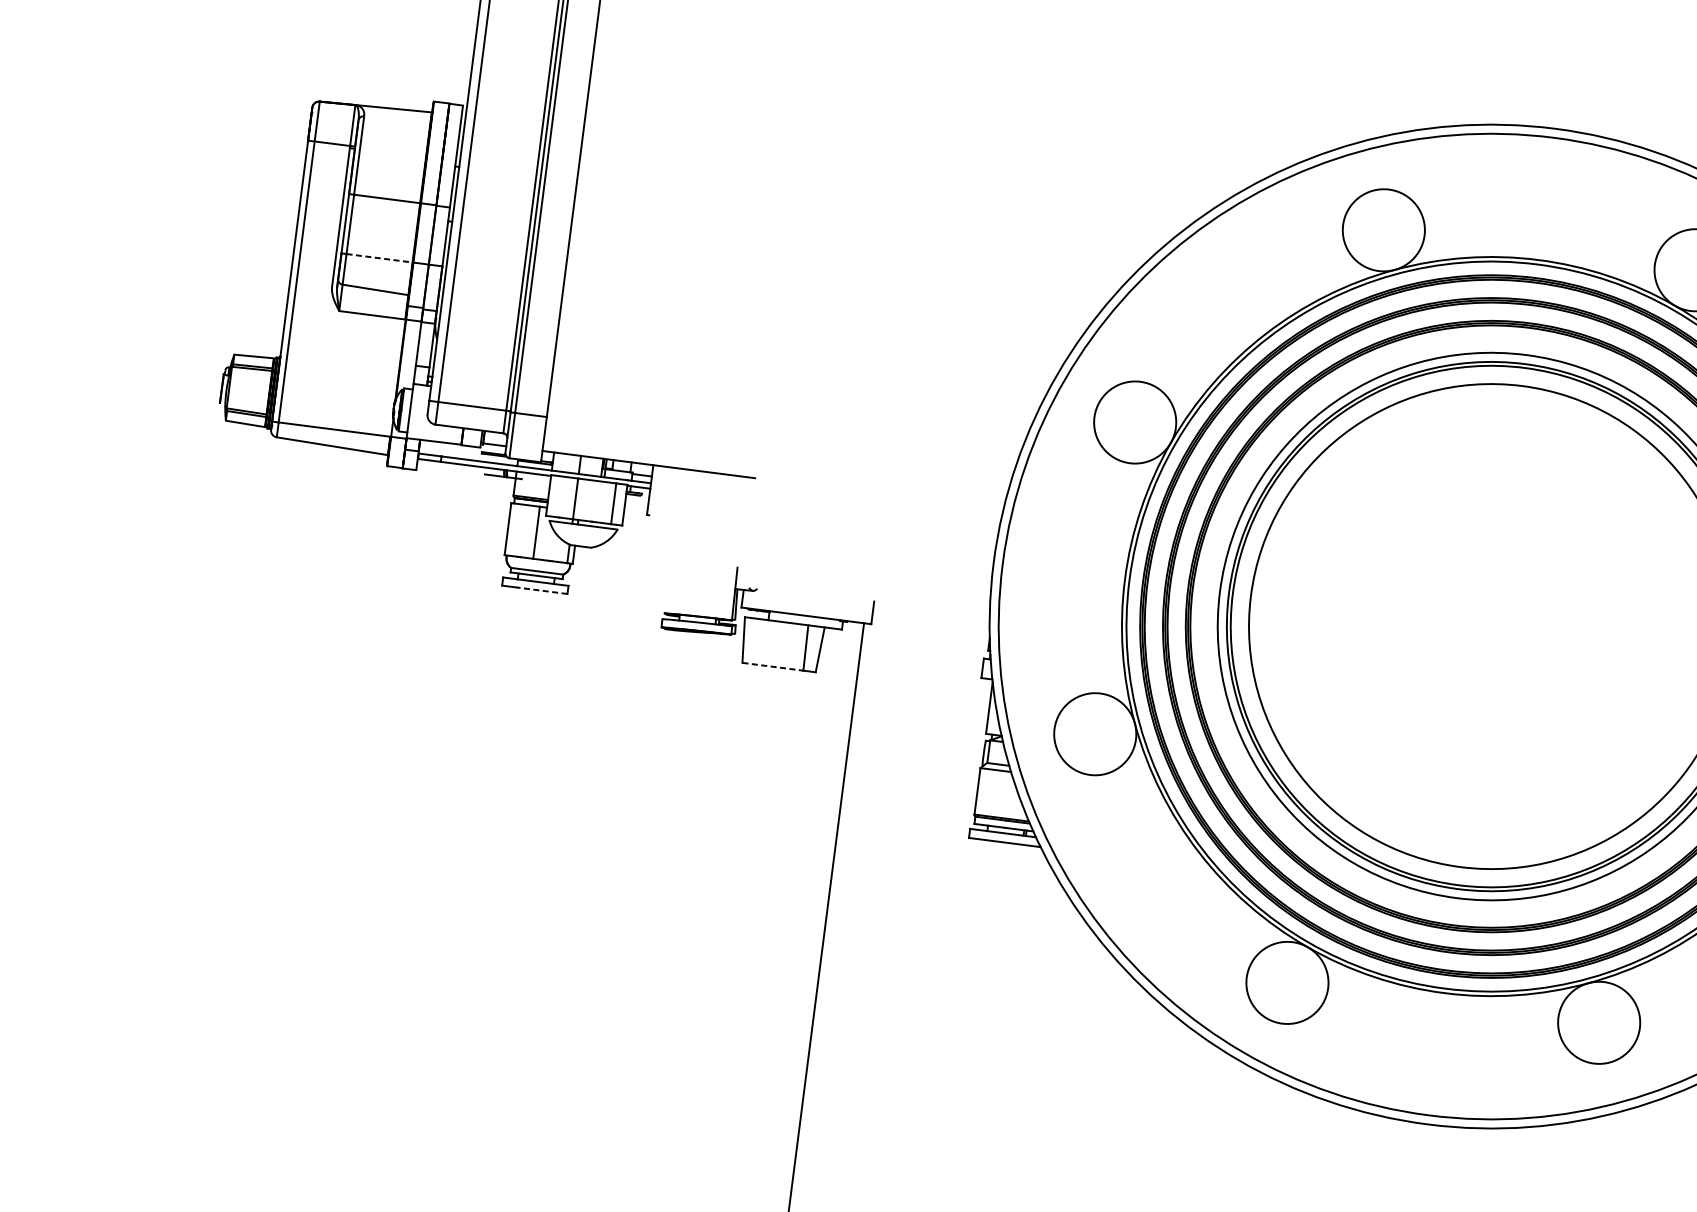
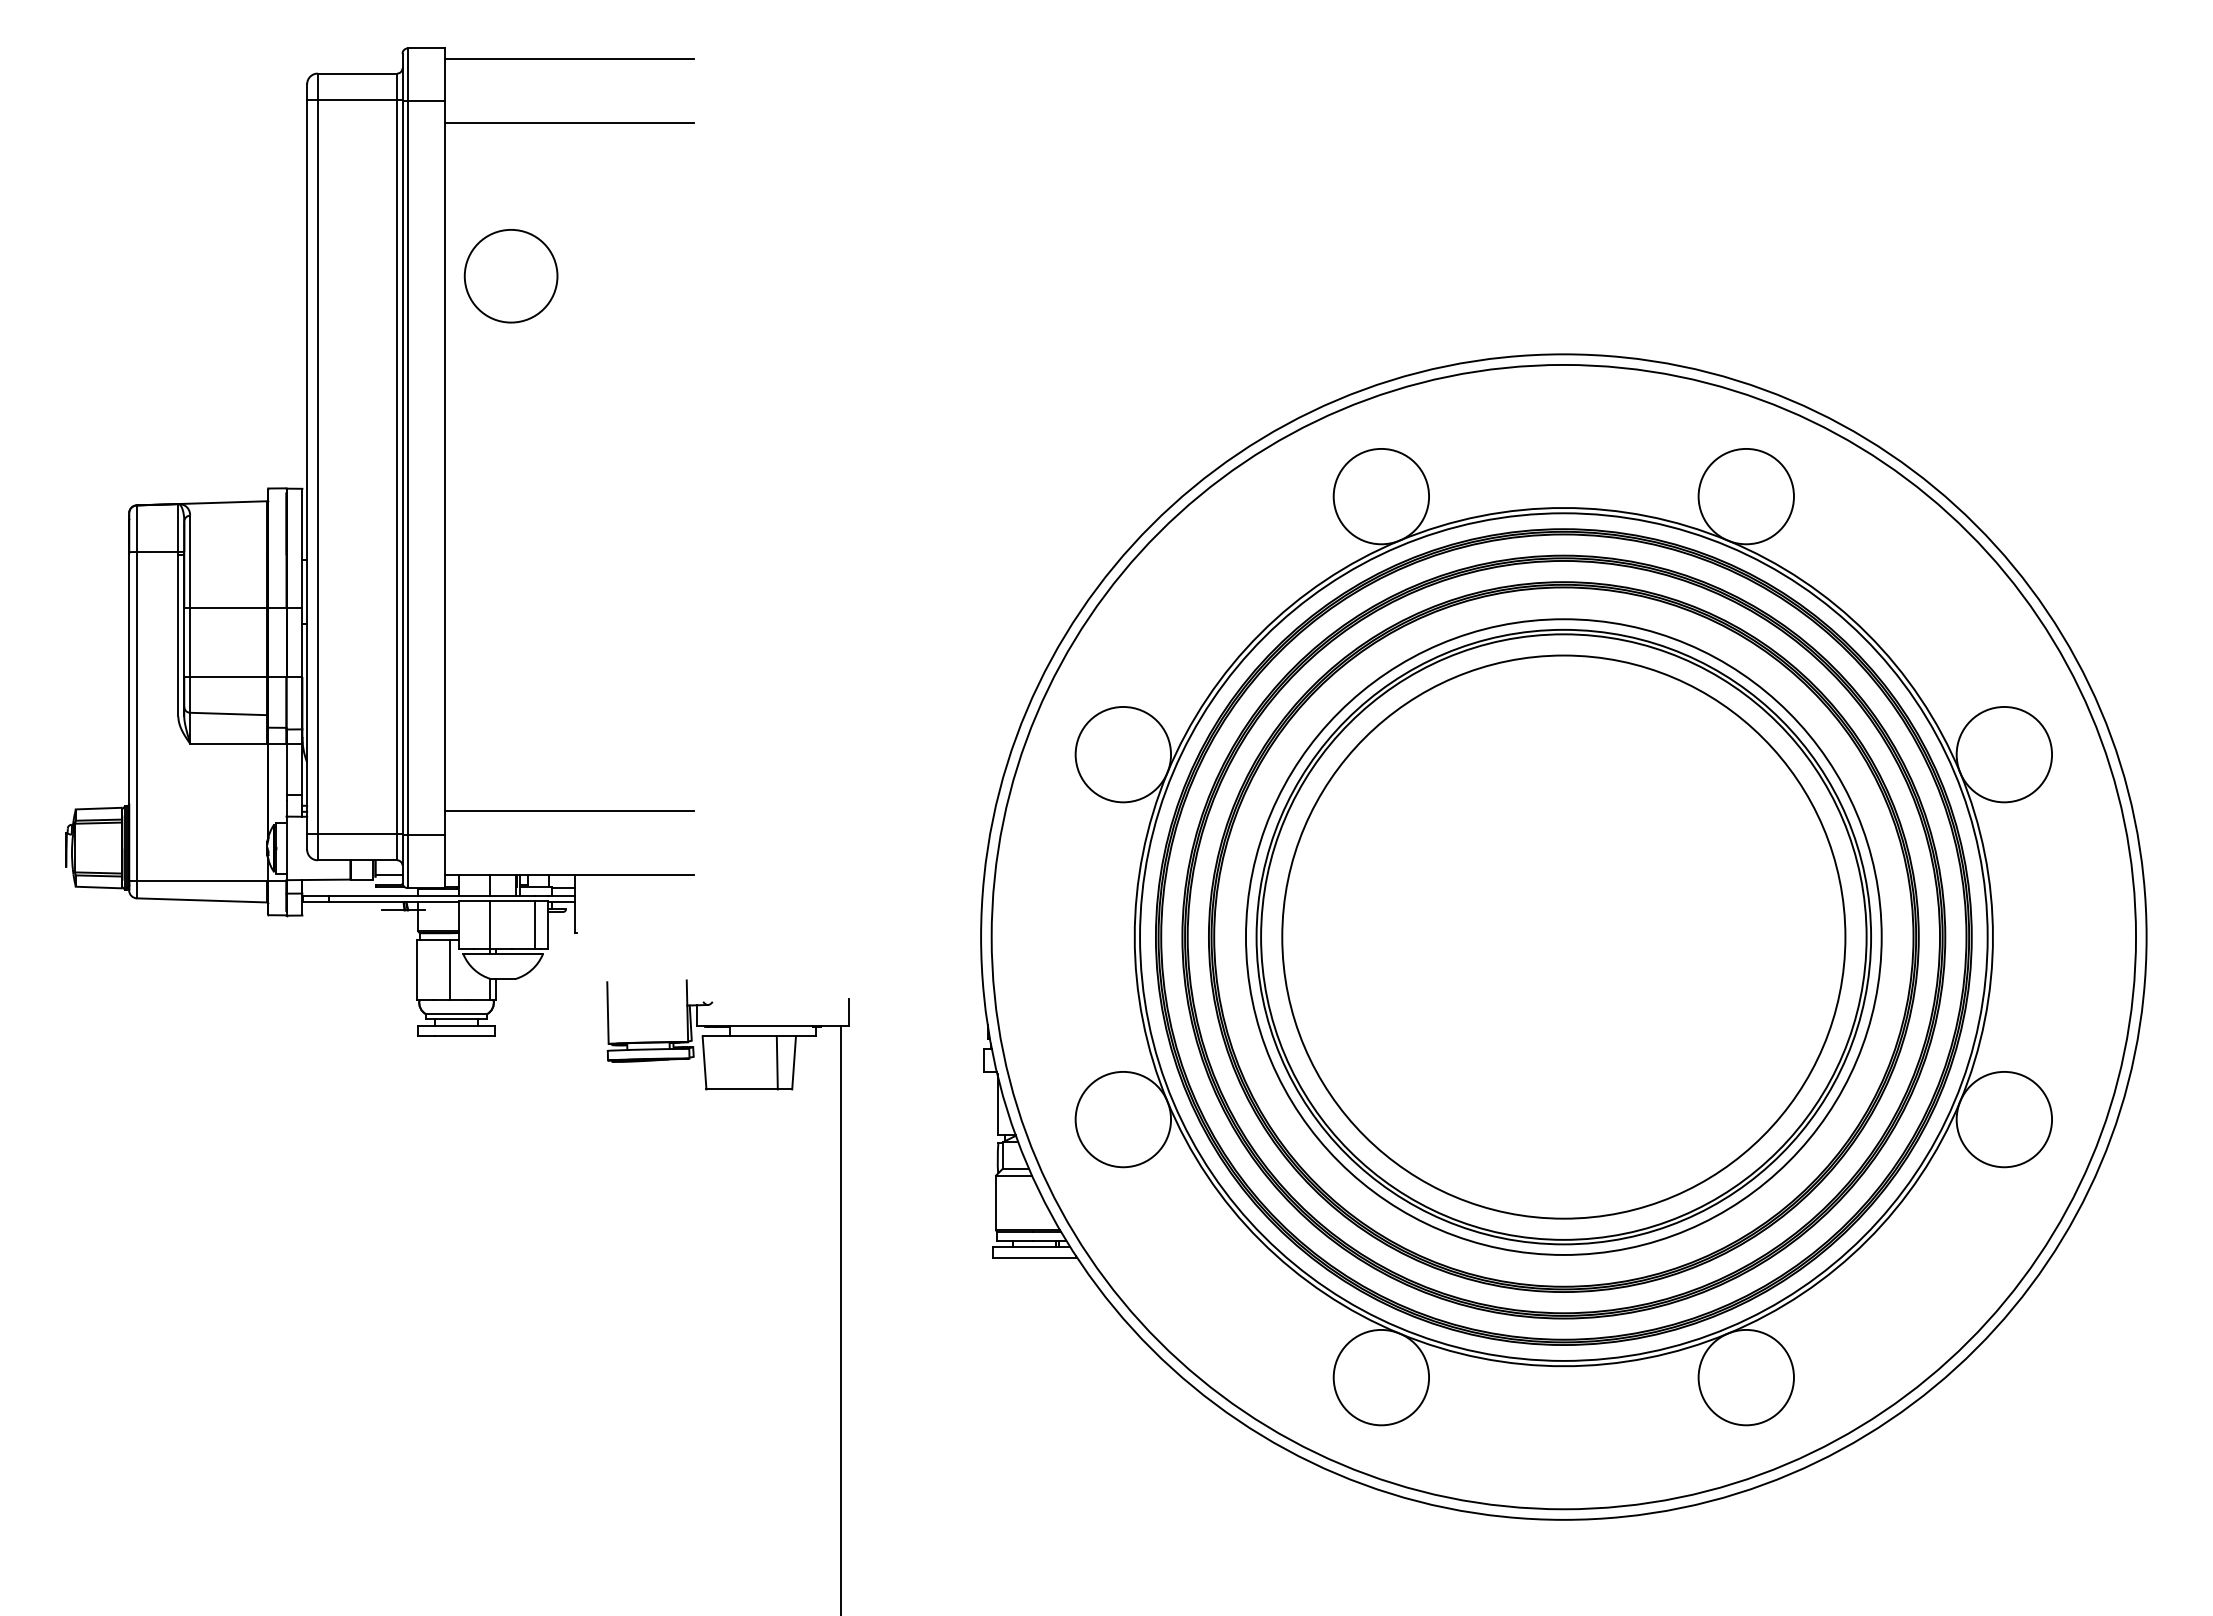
line: (379, 257) -> (228, 676), dashed -> solid
line: (655, 410) -> (568, 811), added
line: (666, 586) -> (607, 1012), added
line: (542, 590) -> (465, 1035), dashed -> solid
line: (773, 666) -> (742, 1089), dashed -> solid

